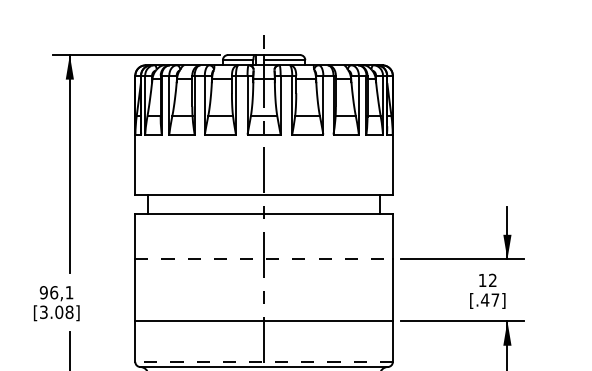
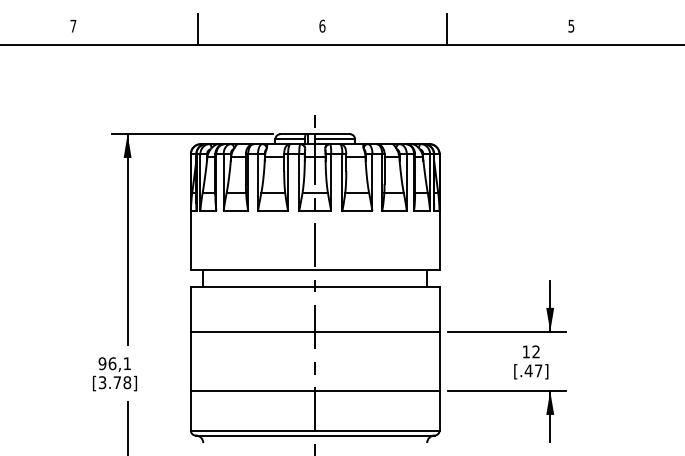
line: (264, 259) -> (315, 331), dashed -> solid
text: (59, 312) -> (117, 382), [3.08] -> [3.78]
line: (263, 361) -> (314, 430), dashed -> solid

